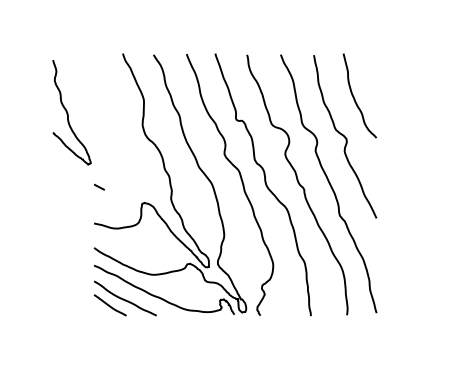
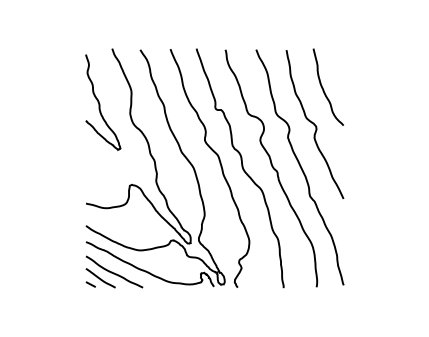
curve: (68, 113) -> (100, 103), moved
curve: (99, 186) -> (90, 283), moved

